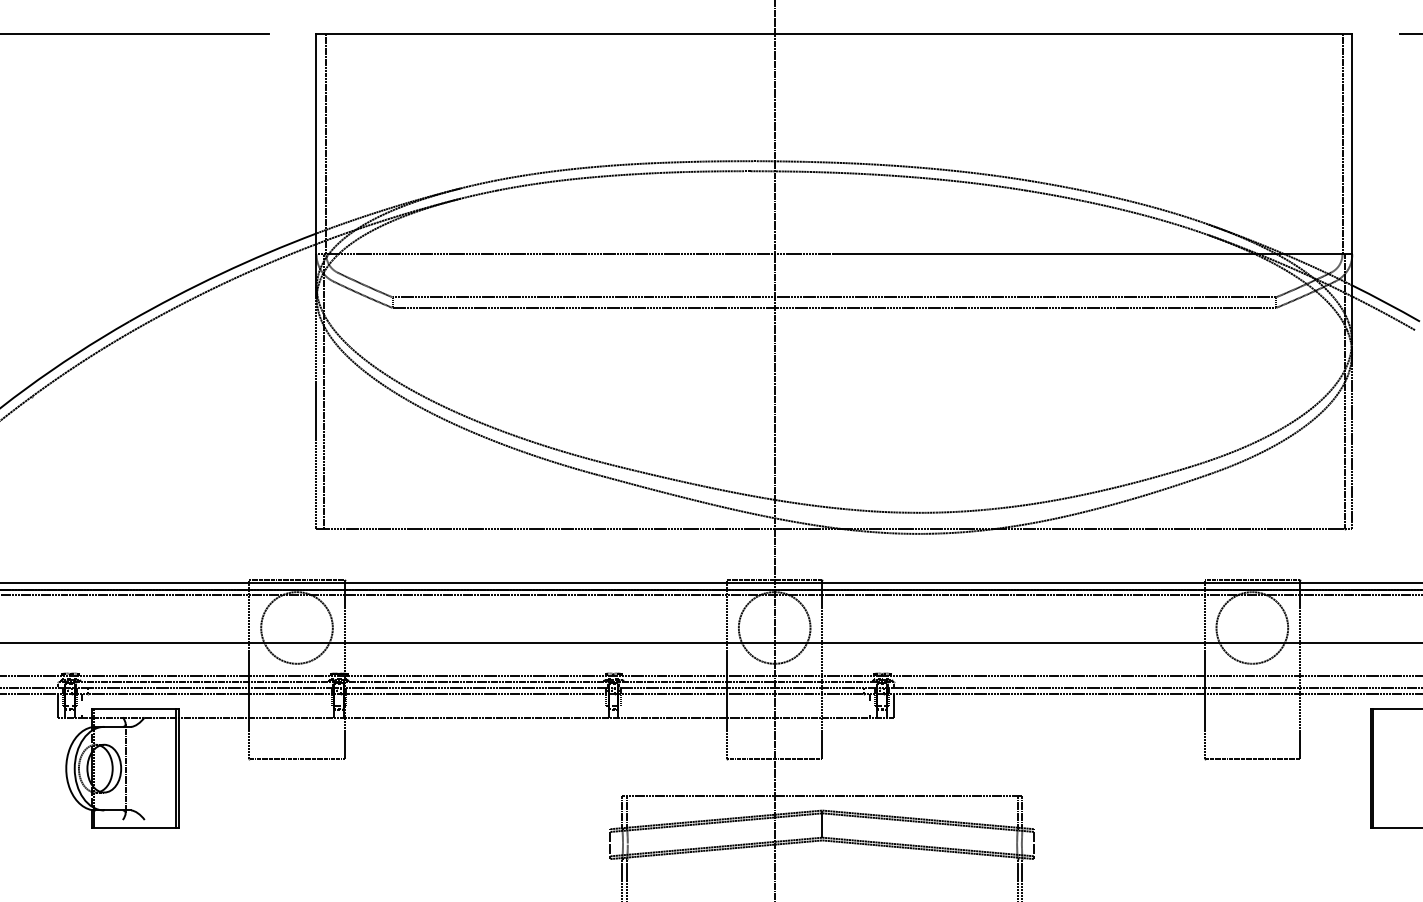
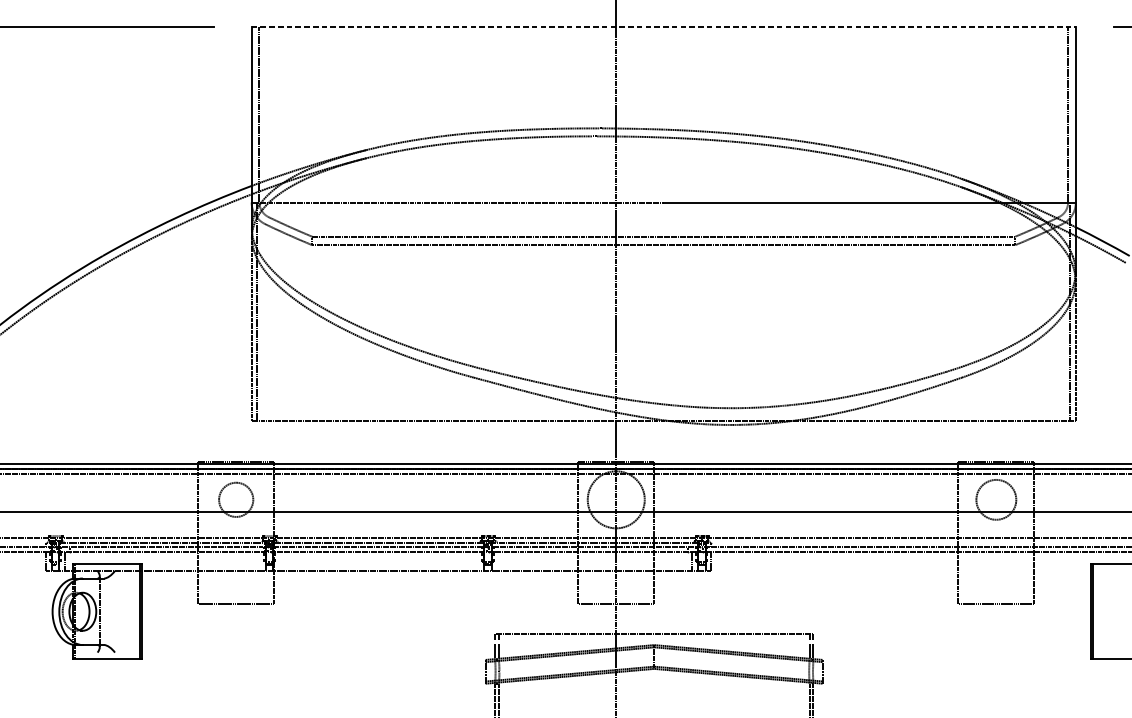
line: (834, 33) -> (663, 26), solid -> dashed
circle: (296, 627) -> (235, 499), size x0.6
circle: (1252, 627) -> (996, 499), size x0.7

